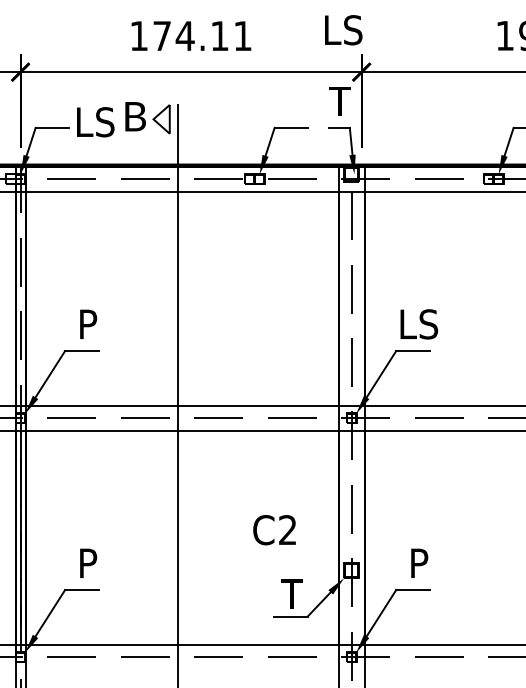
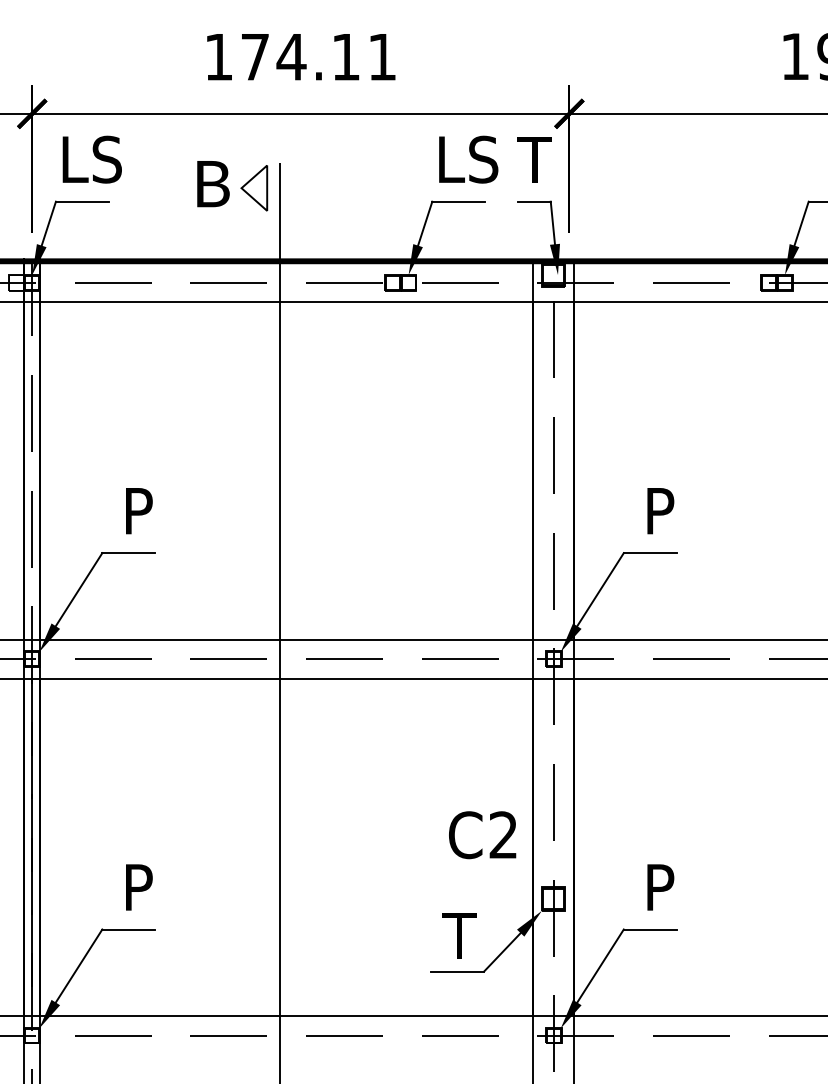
text: (343, 30) -> (468, 160), moved
text: (95, 122) -> (91, 160), moved
text: (419, 324) -> (660, 511), LS -> P
text: (274, 530) -> (482, 835), moved

